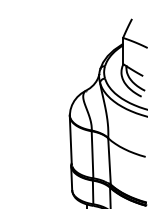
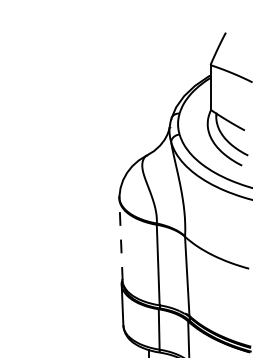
line: (70, 140) -> (120, 240), solid -> dashed

